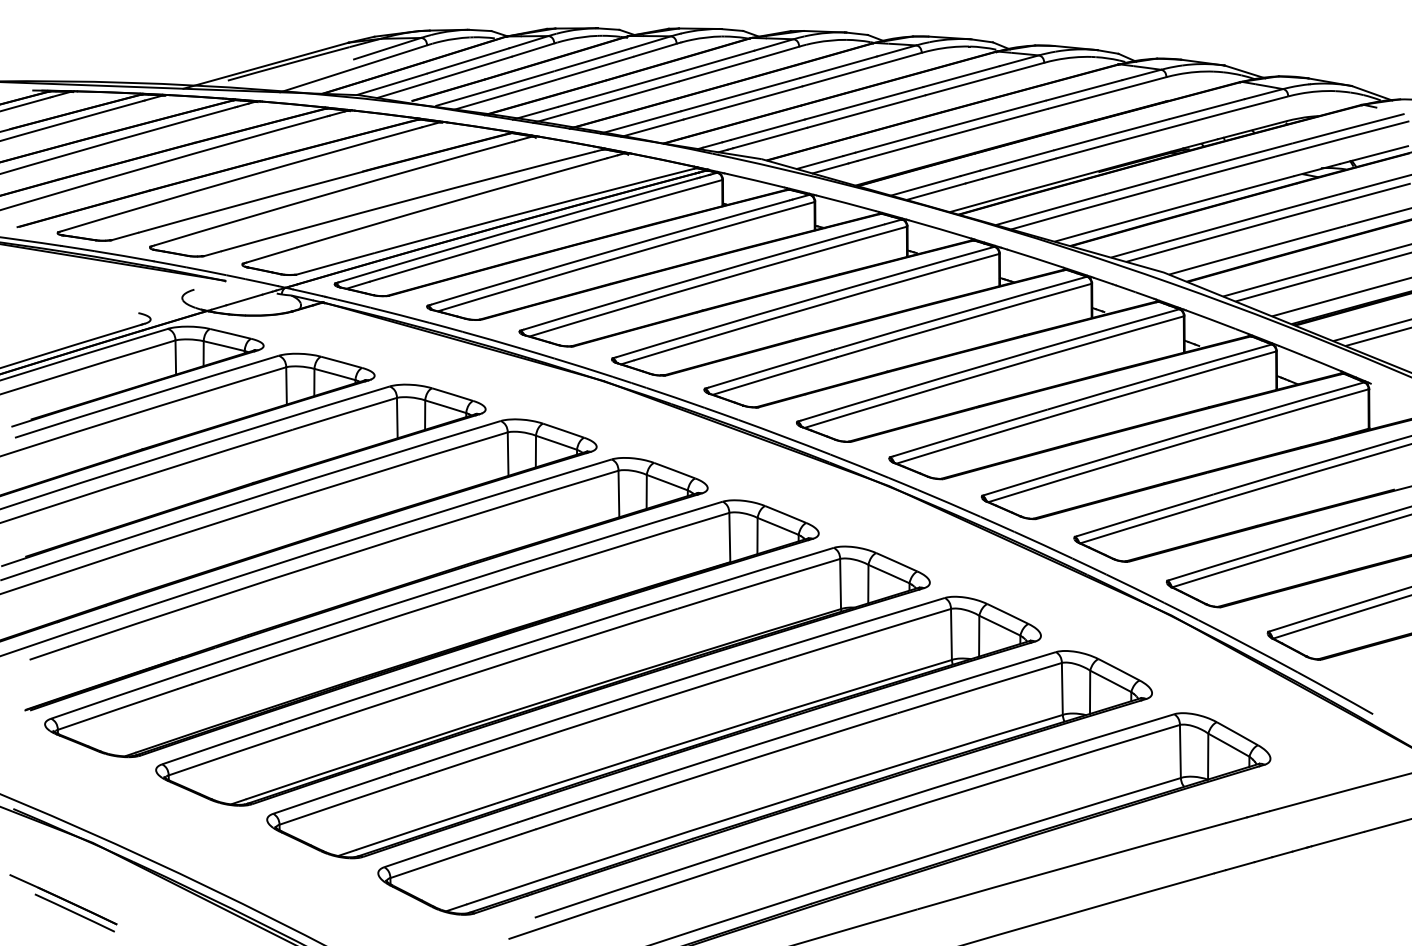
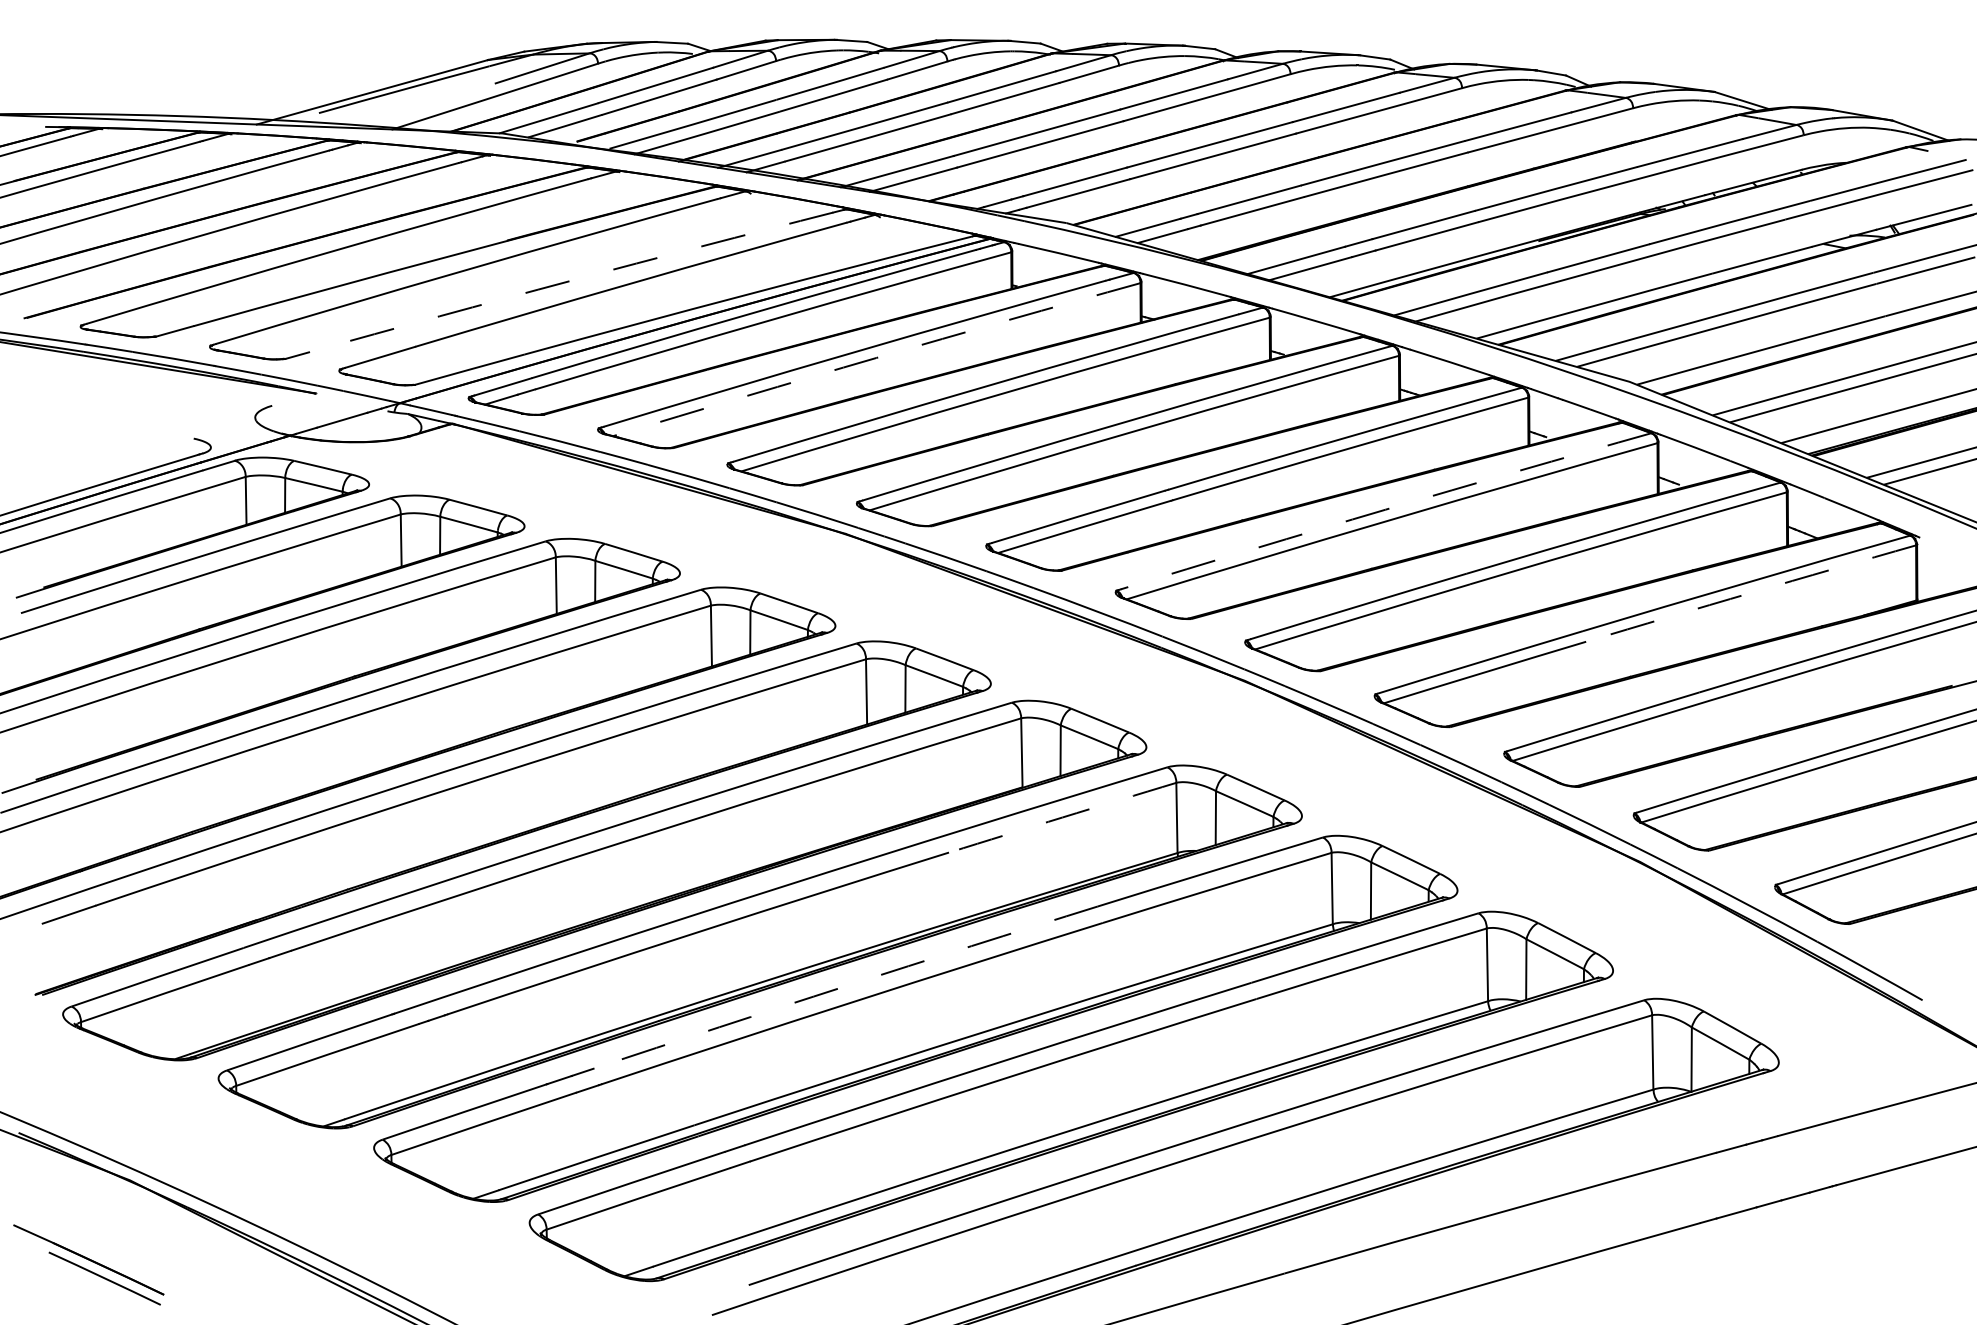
arc: (407, 200) -> (570, 280), solid -> dashed
arc: (626, 255) -> (876, 357), solid -> dashed
arc: (989, 363) -> (1385, 509), solid -> dashed
arc: (1250, 423) -> (1750, 592), solid -> dashed
arc: (758, 583) -> (1062, 817), solid -> dashed
arc: (603, 704) -> (845, 986), solid -> dashed

